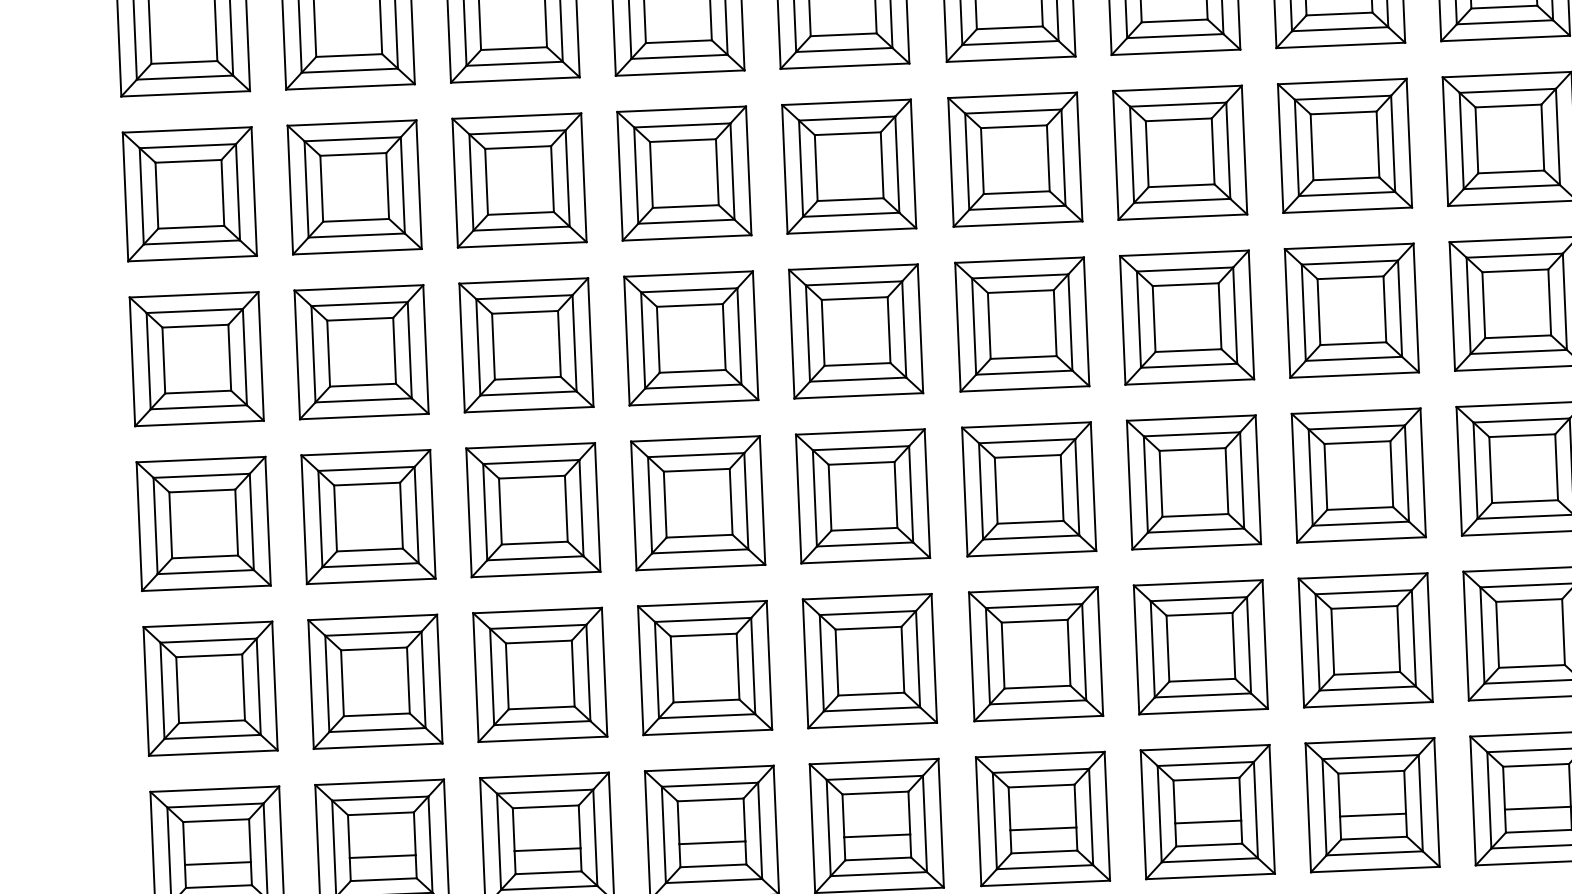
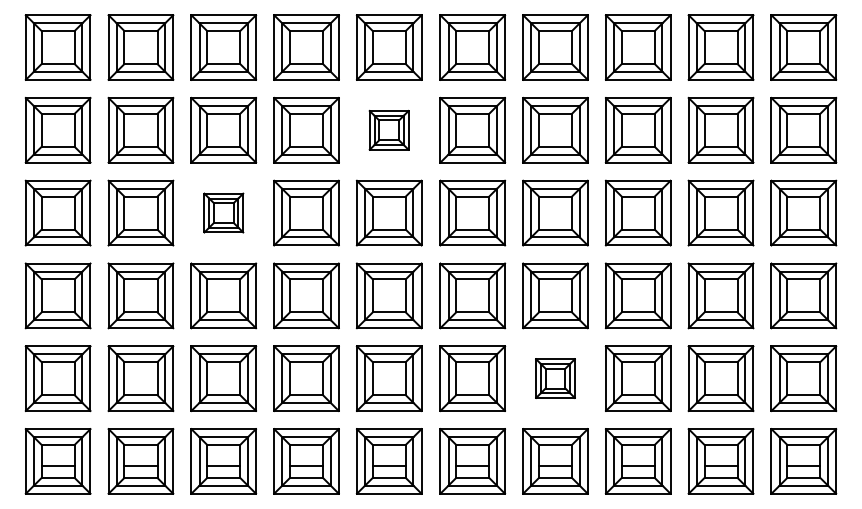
part: (847, 167) -> (388, 130), size x0.6
part: (525, 344) -> (223, 212), size x0.6
part: (1200, 646) -> (555, 378), size x0.6

